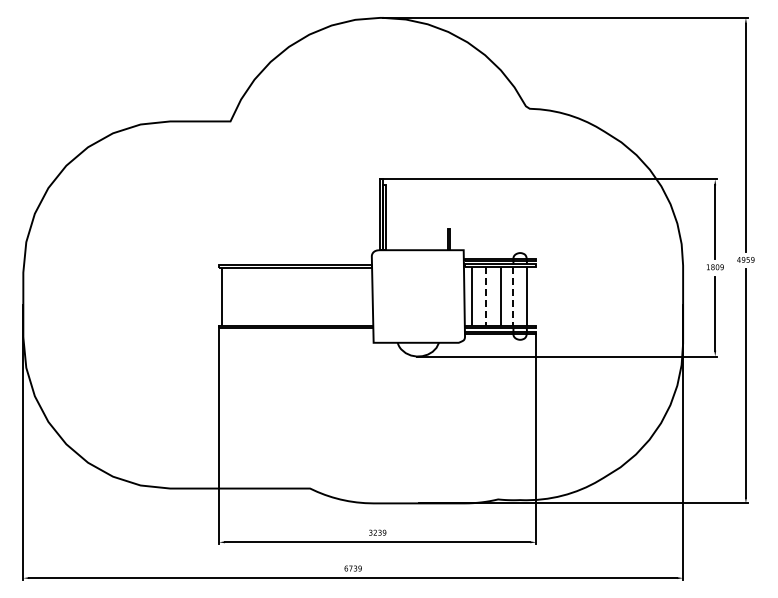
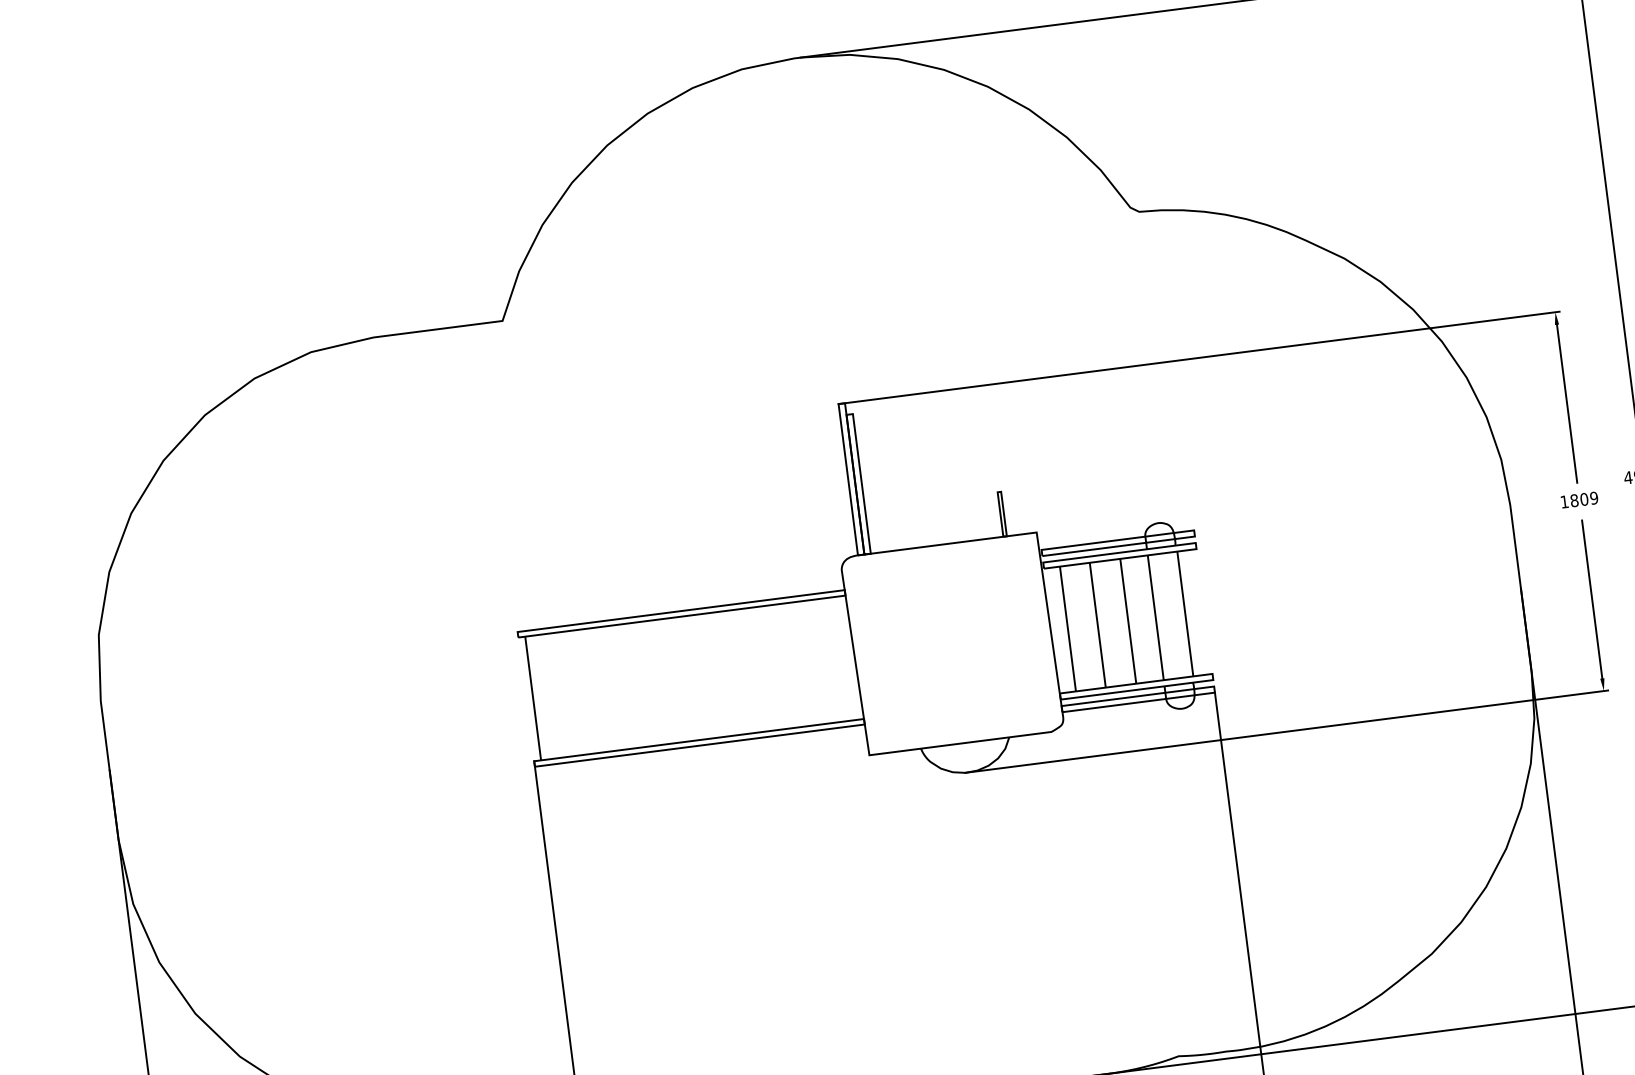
line: (486, 296) -> (1098, 625), dashed -> solid
line: (513, 296) -> (1155, 617), dashed -> solid

